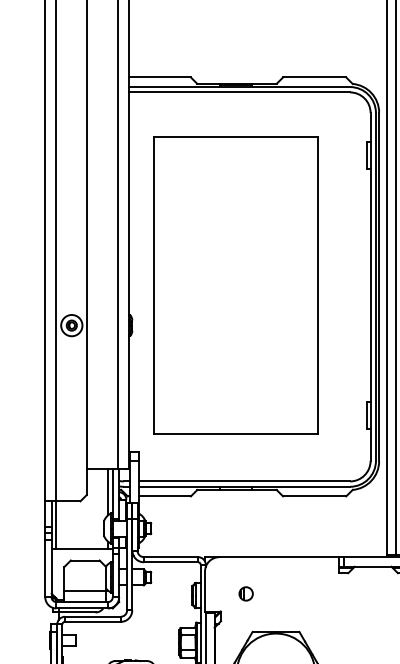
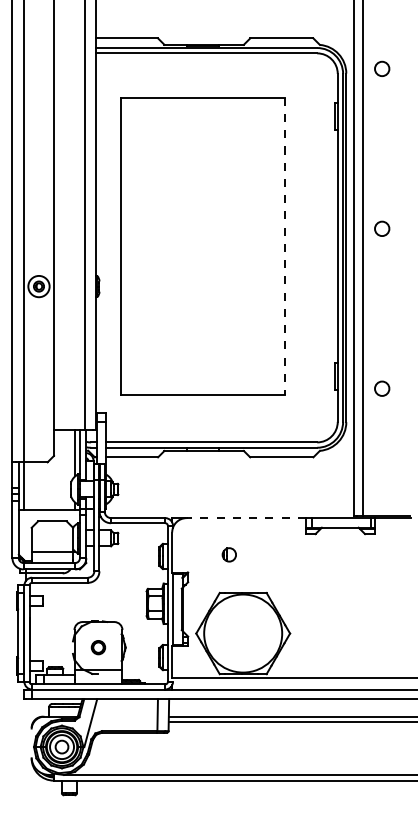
line: (318, 285) -> (285, 246), solid -> dashed
line: (279, 557) -> (246, 518), solid -> dashed
part: (245, 593) -> (228, 554), moved

